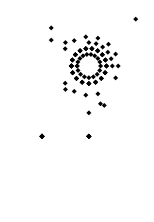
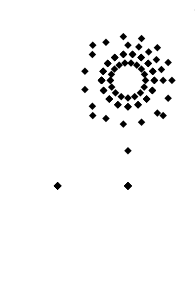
part: (51, 33) -> (85, 79), moved
part: (102, 104) -> (160, 114), moved

